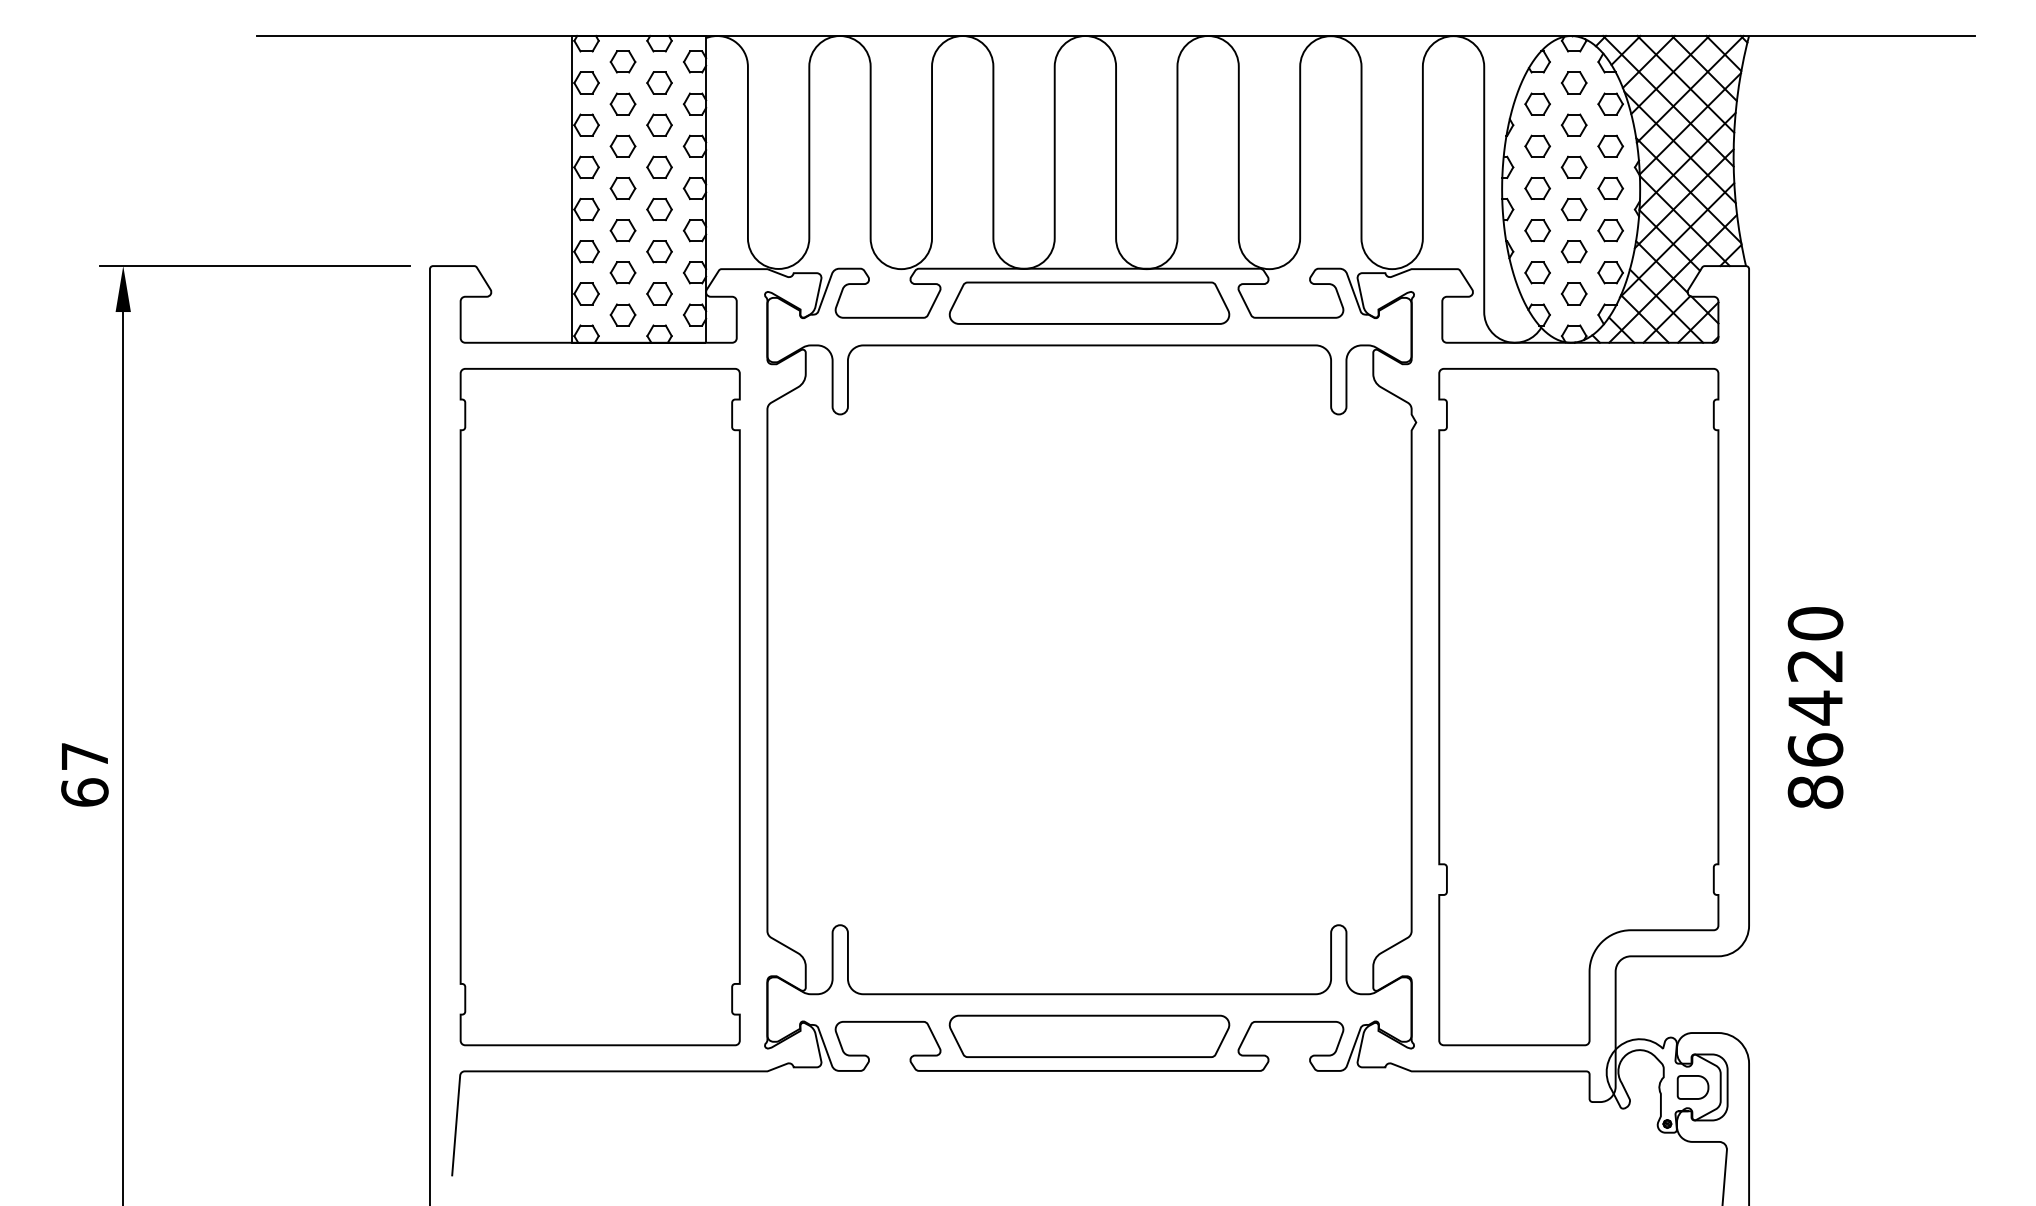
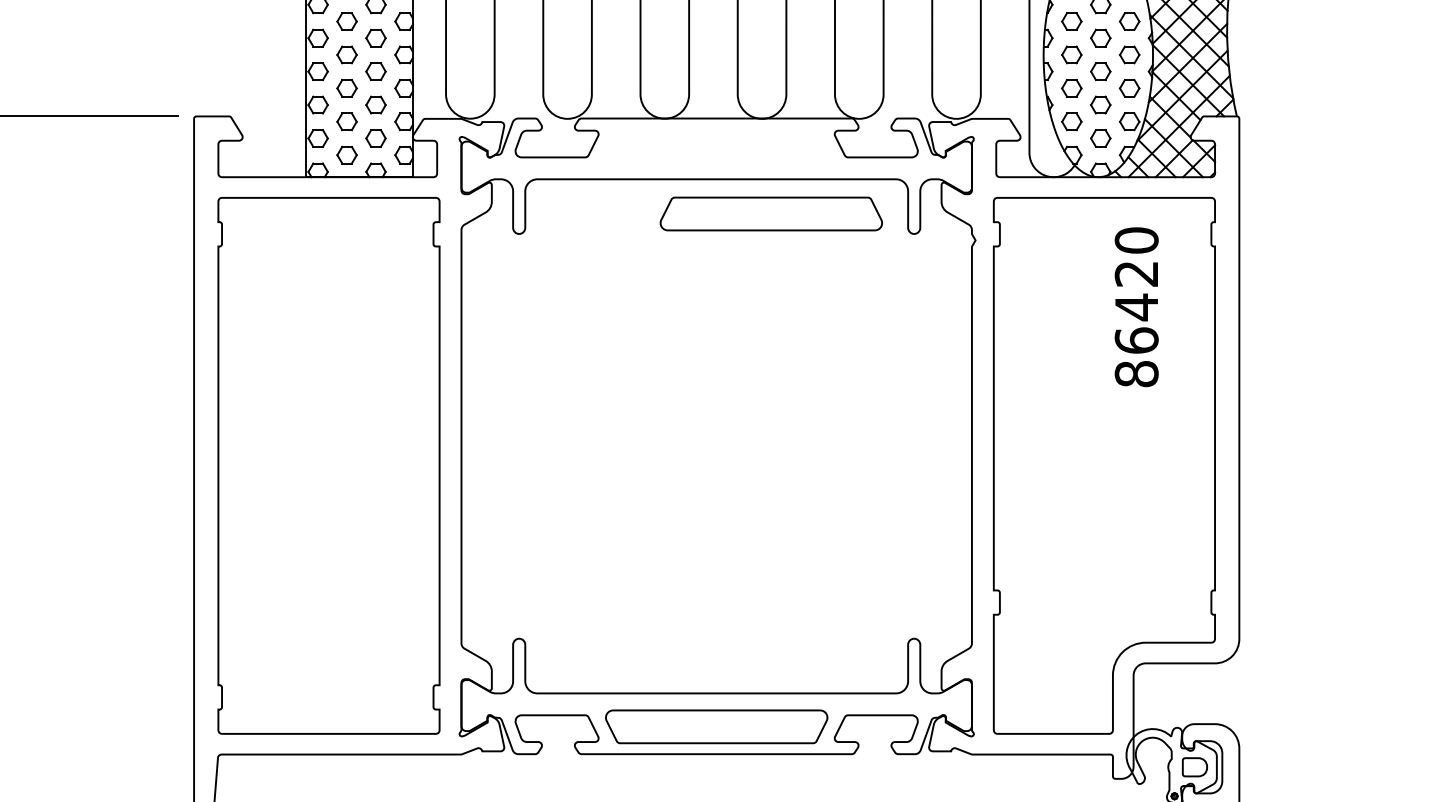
part: (1089, 302) -> (771, 213), moved
text: (1815, 707) -> (1136, 306), moved

